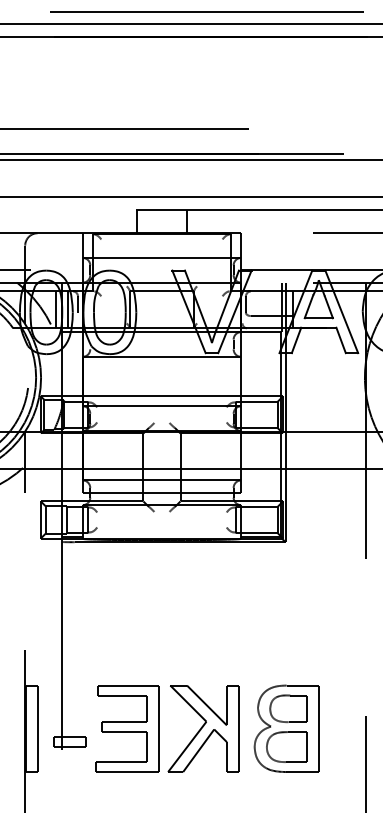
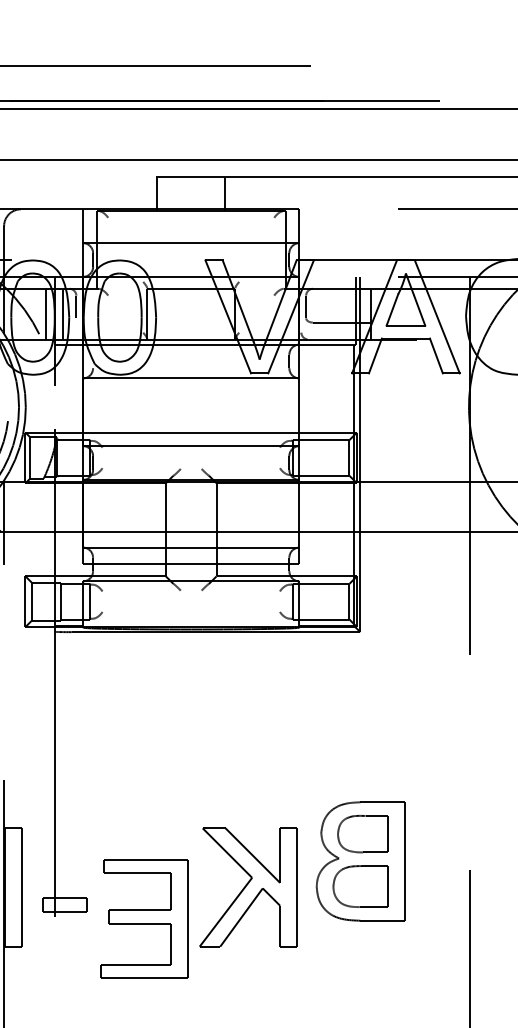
line: (62, 377) -> (55, 406), removed
part: (127, 728) -> (144, 918), moved
part: (286, 728) -> (360, 861), moved

